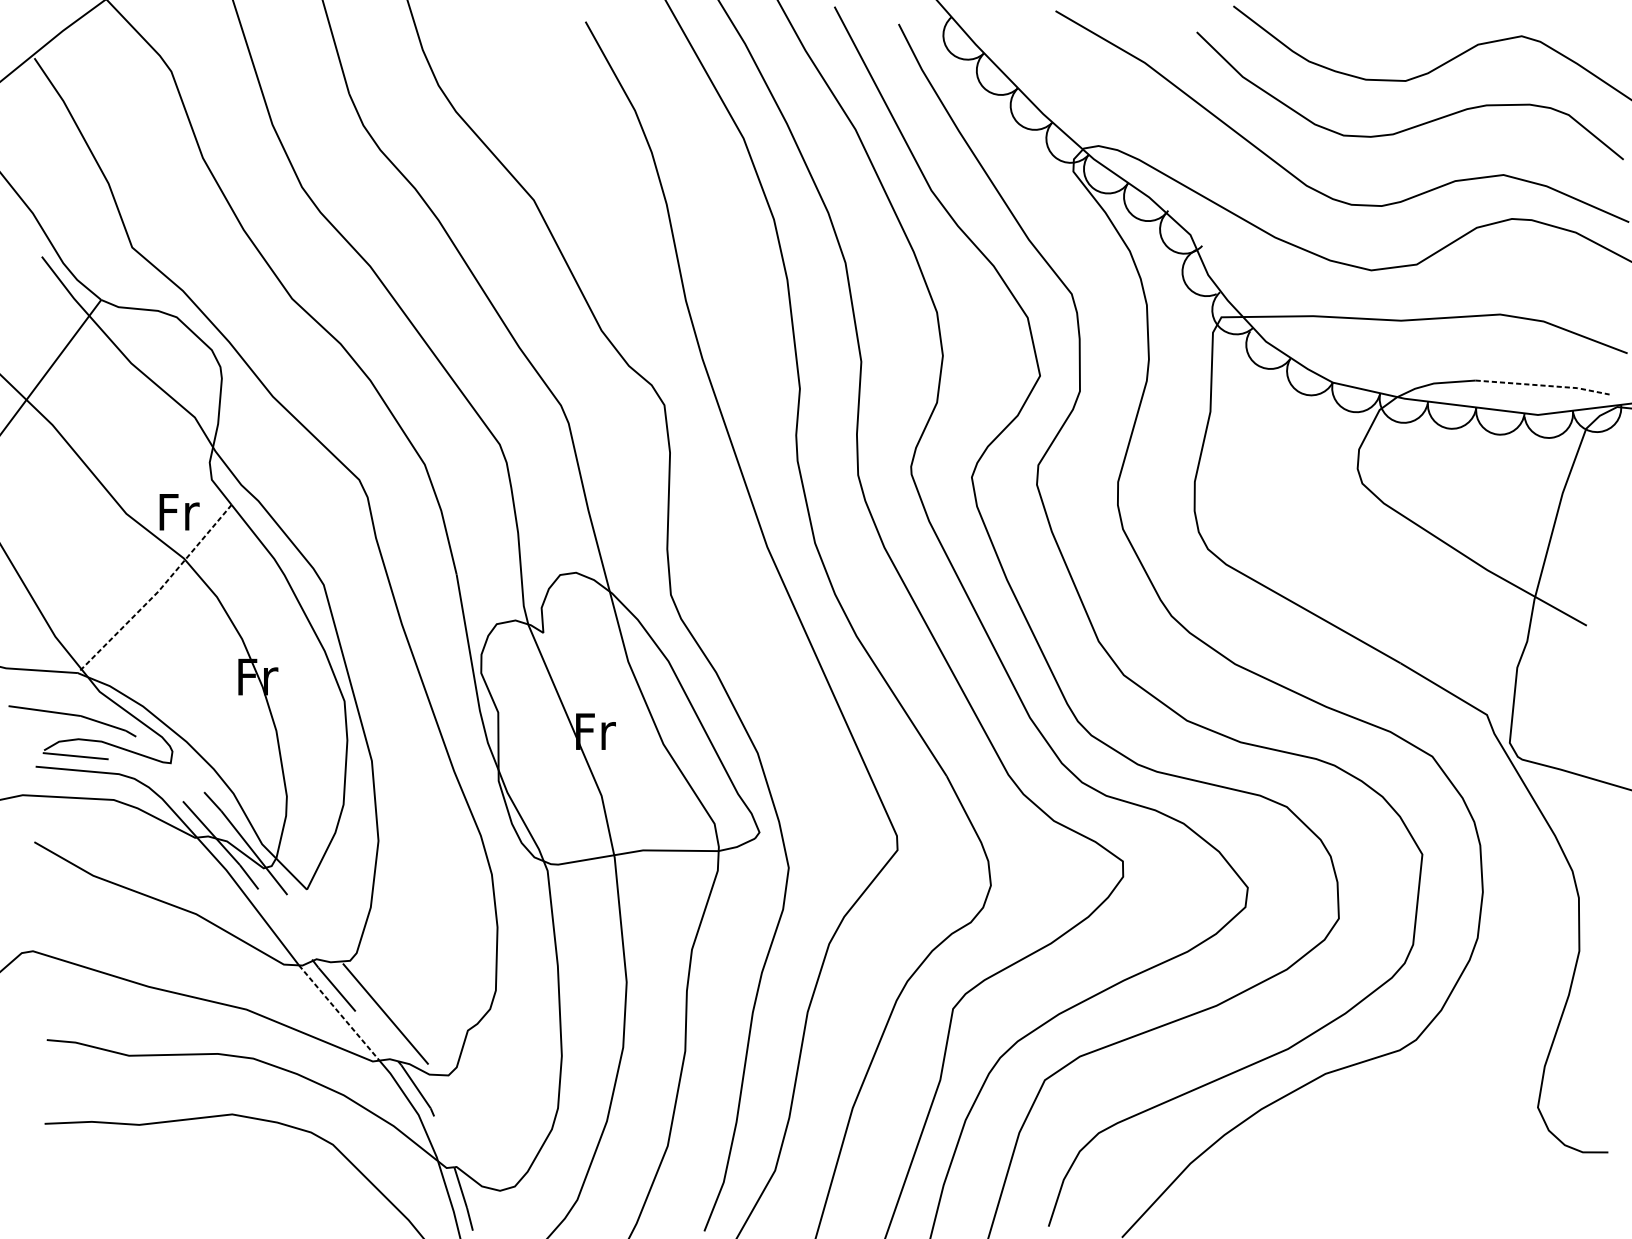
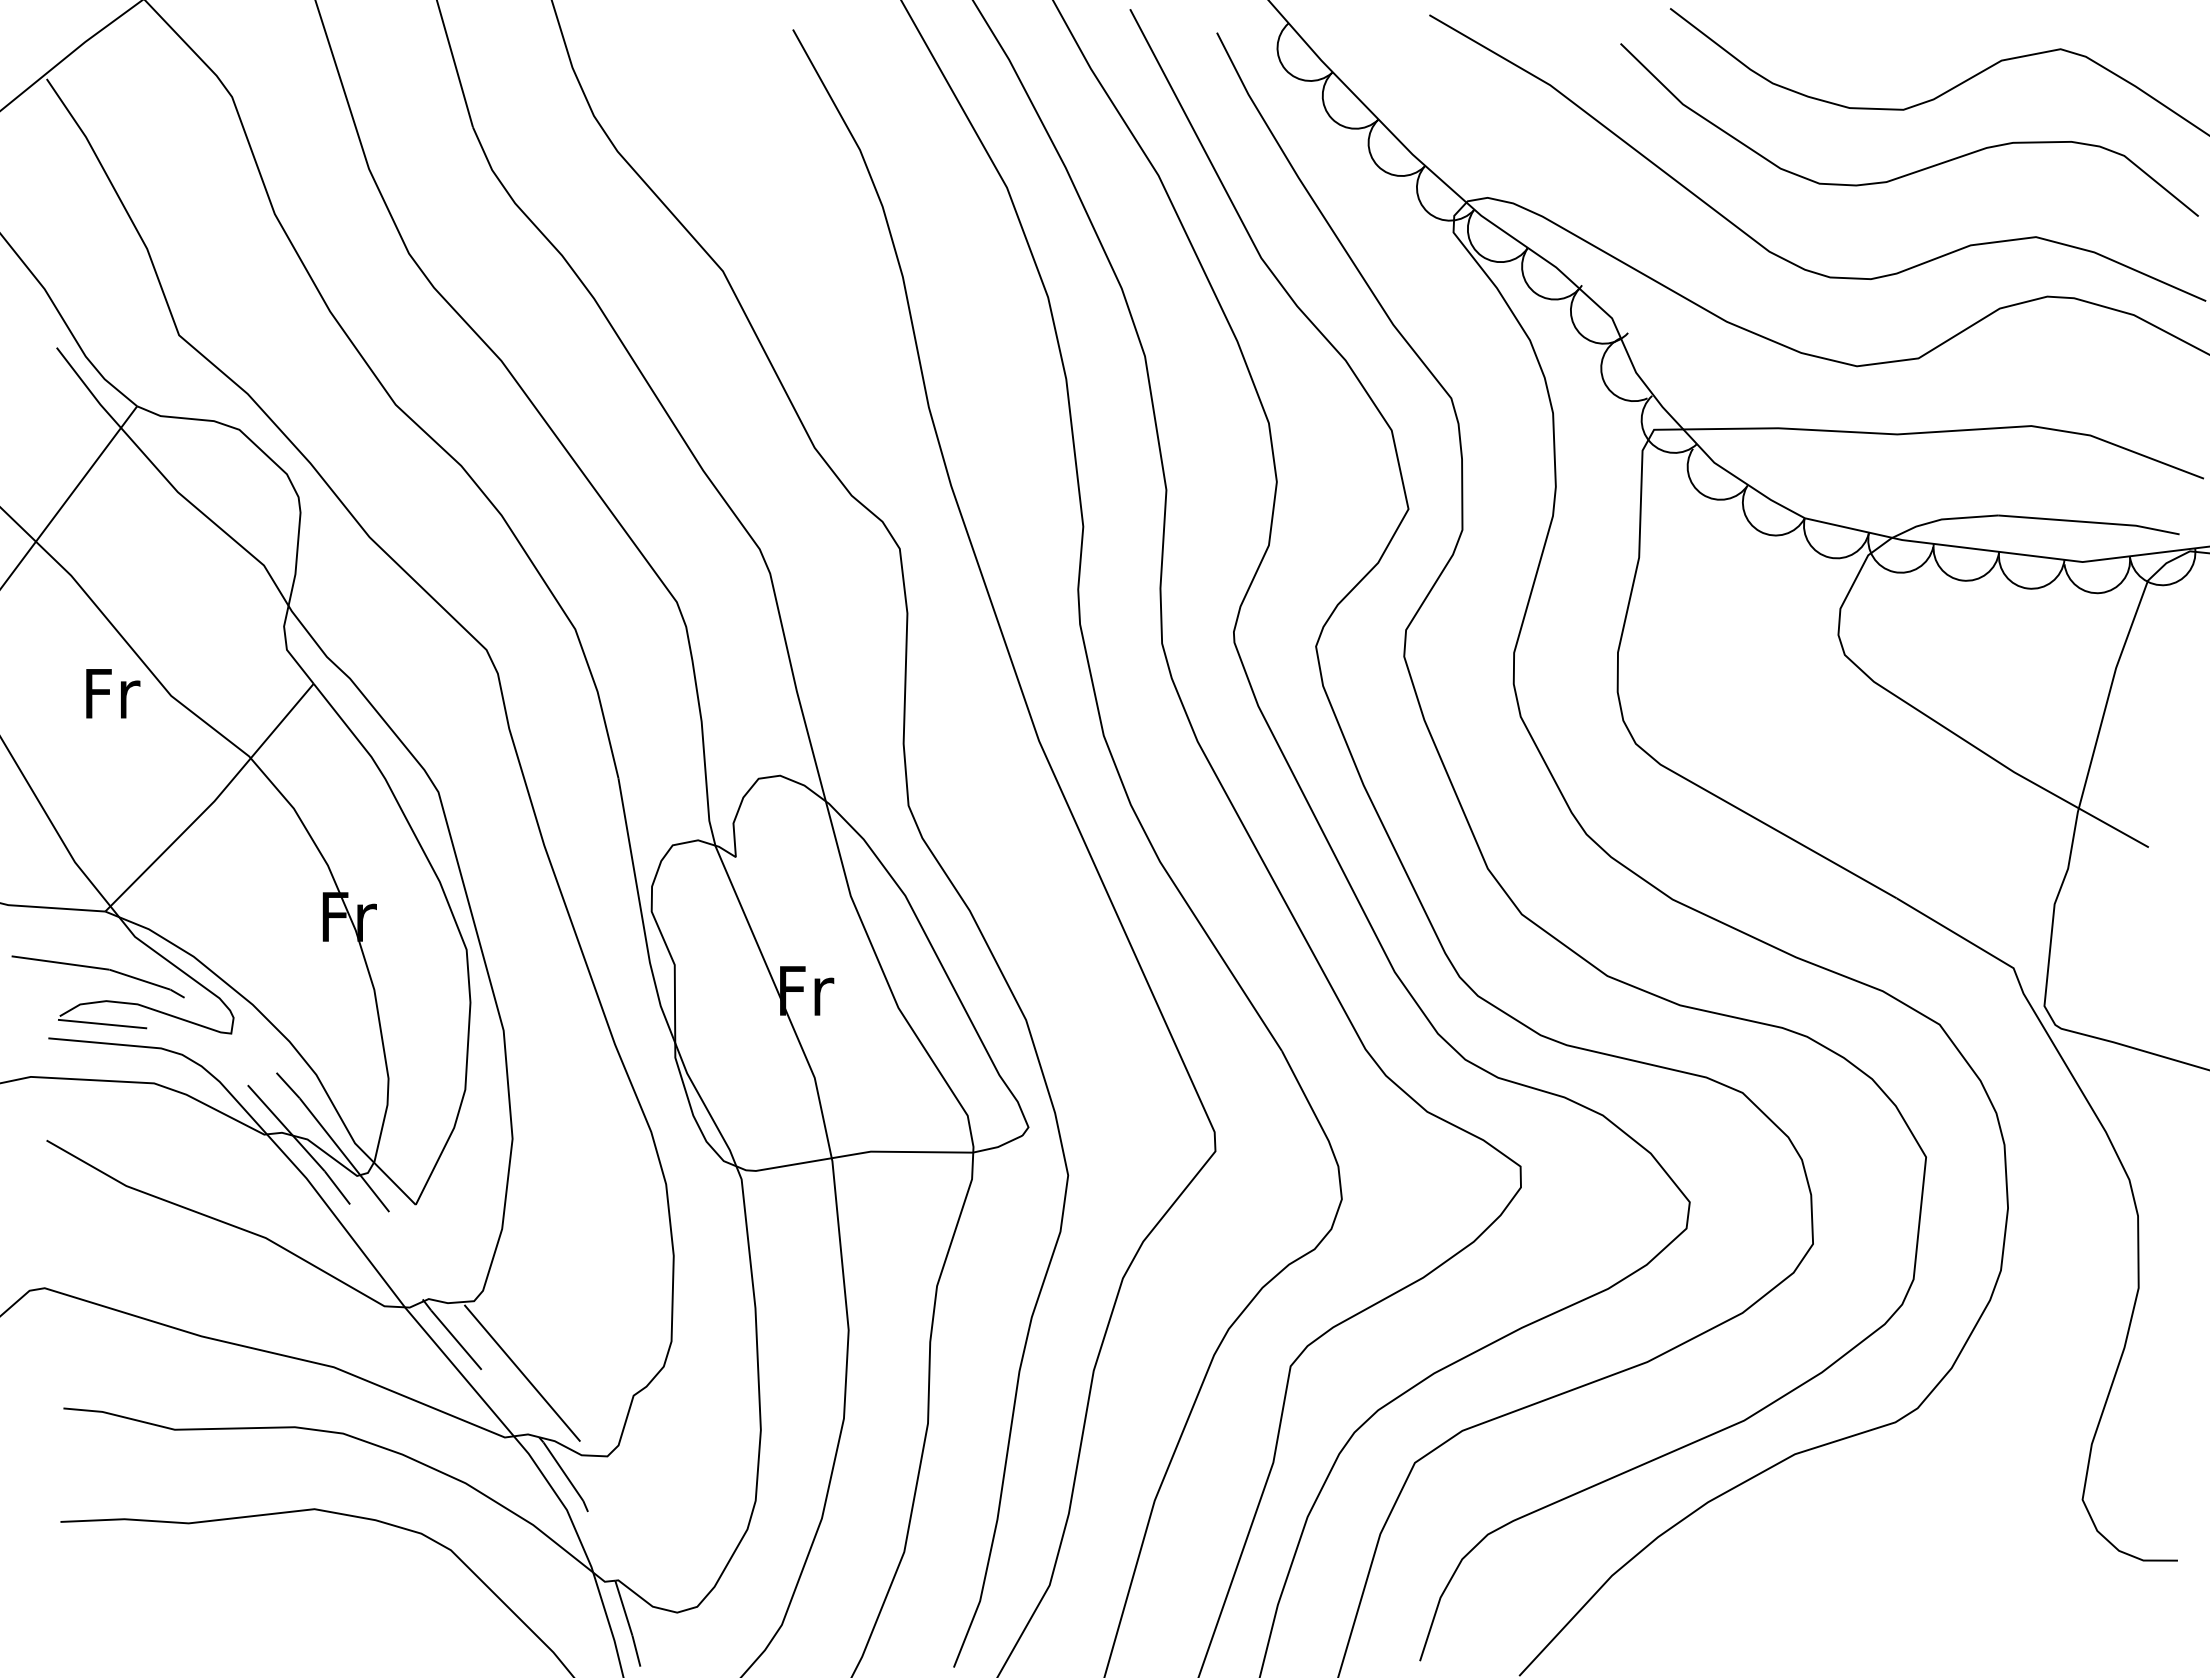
line: (1543, 385) -> (2090, 522), dashed -> solid
text: (179, 512) -> (113, 693), moved
line: (157, 591) -> (213, 801), dashed -> solid
line: (339, 1012) -> (459, 1371), dashed -> solid

